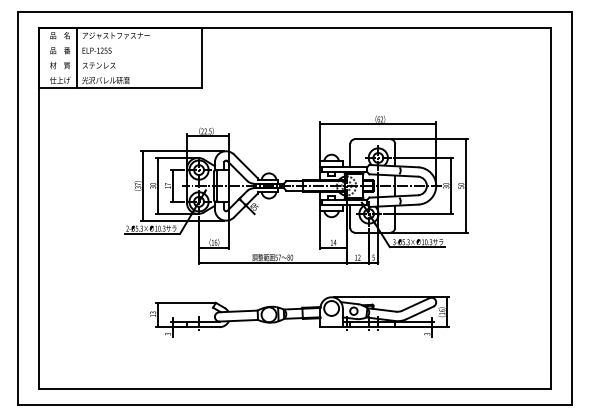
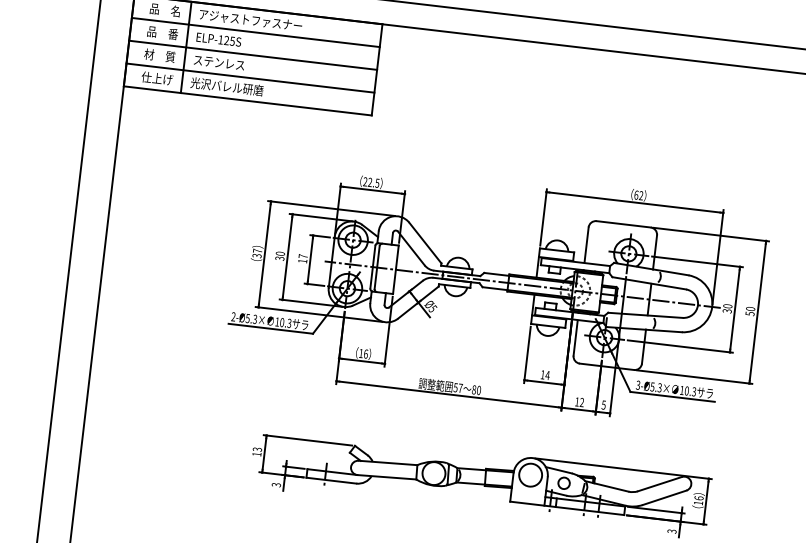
line: (120, 43) -> (255, 32), added
line: (120, 58) -> (253, 55), added
line: (120, 73) -> (250, 78), added

